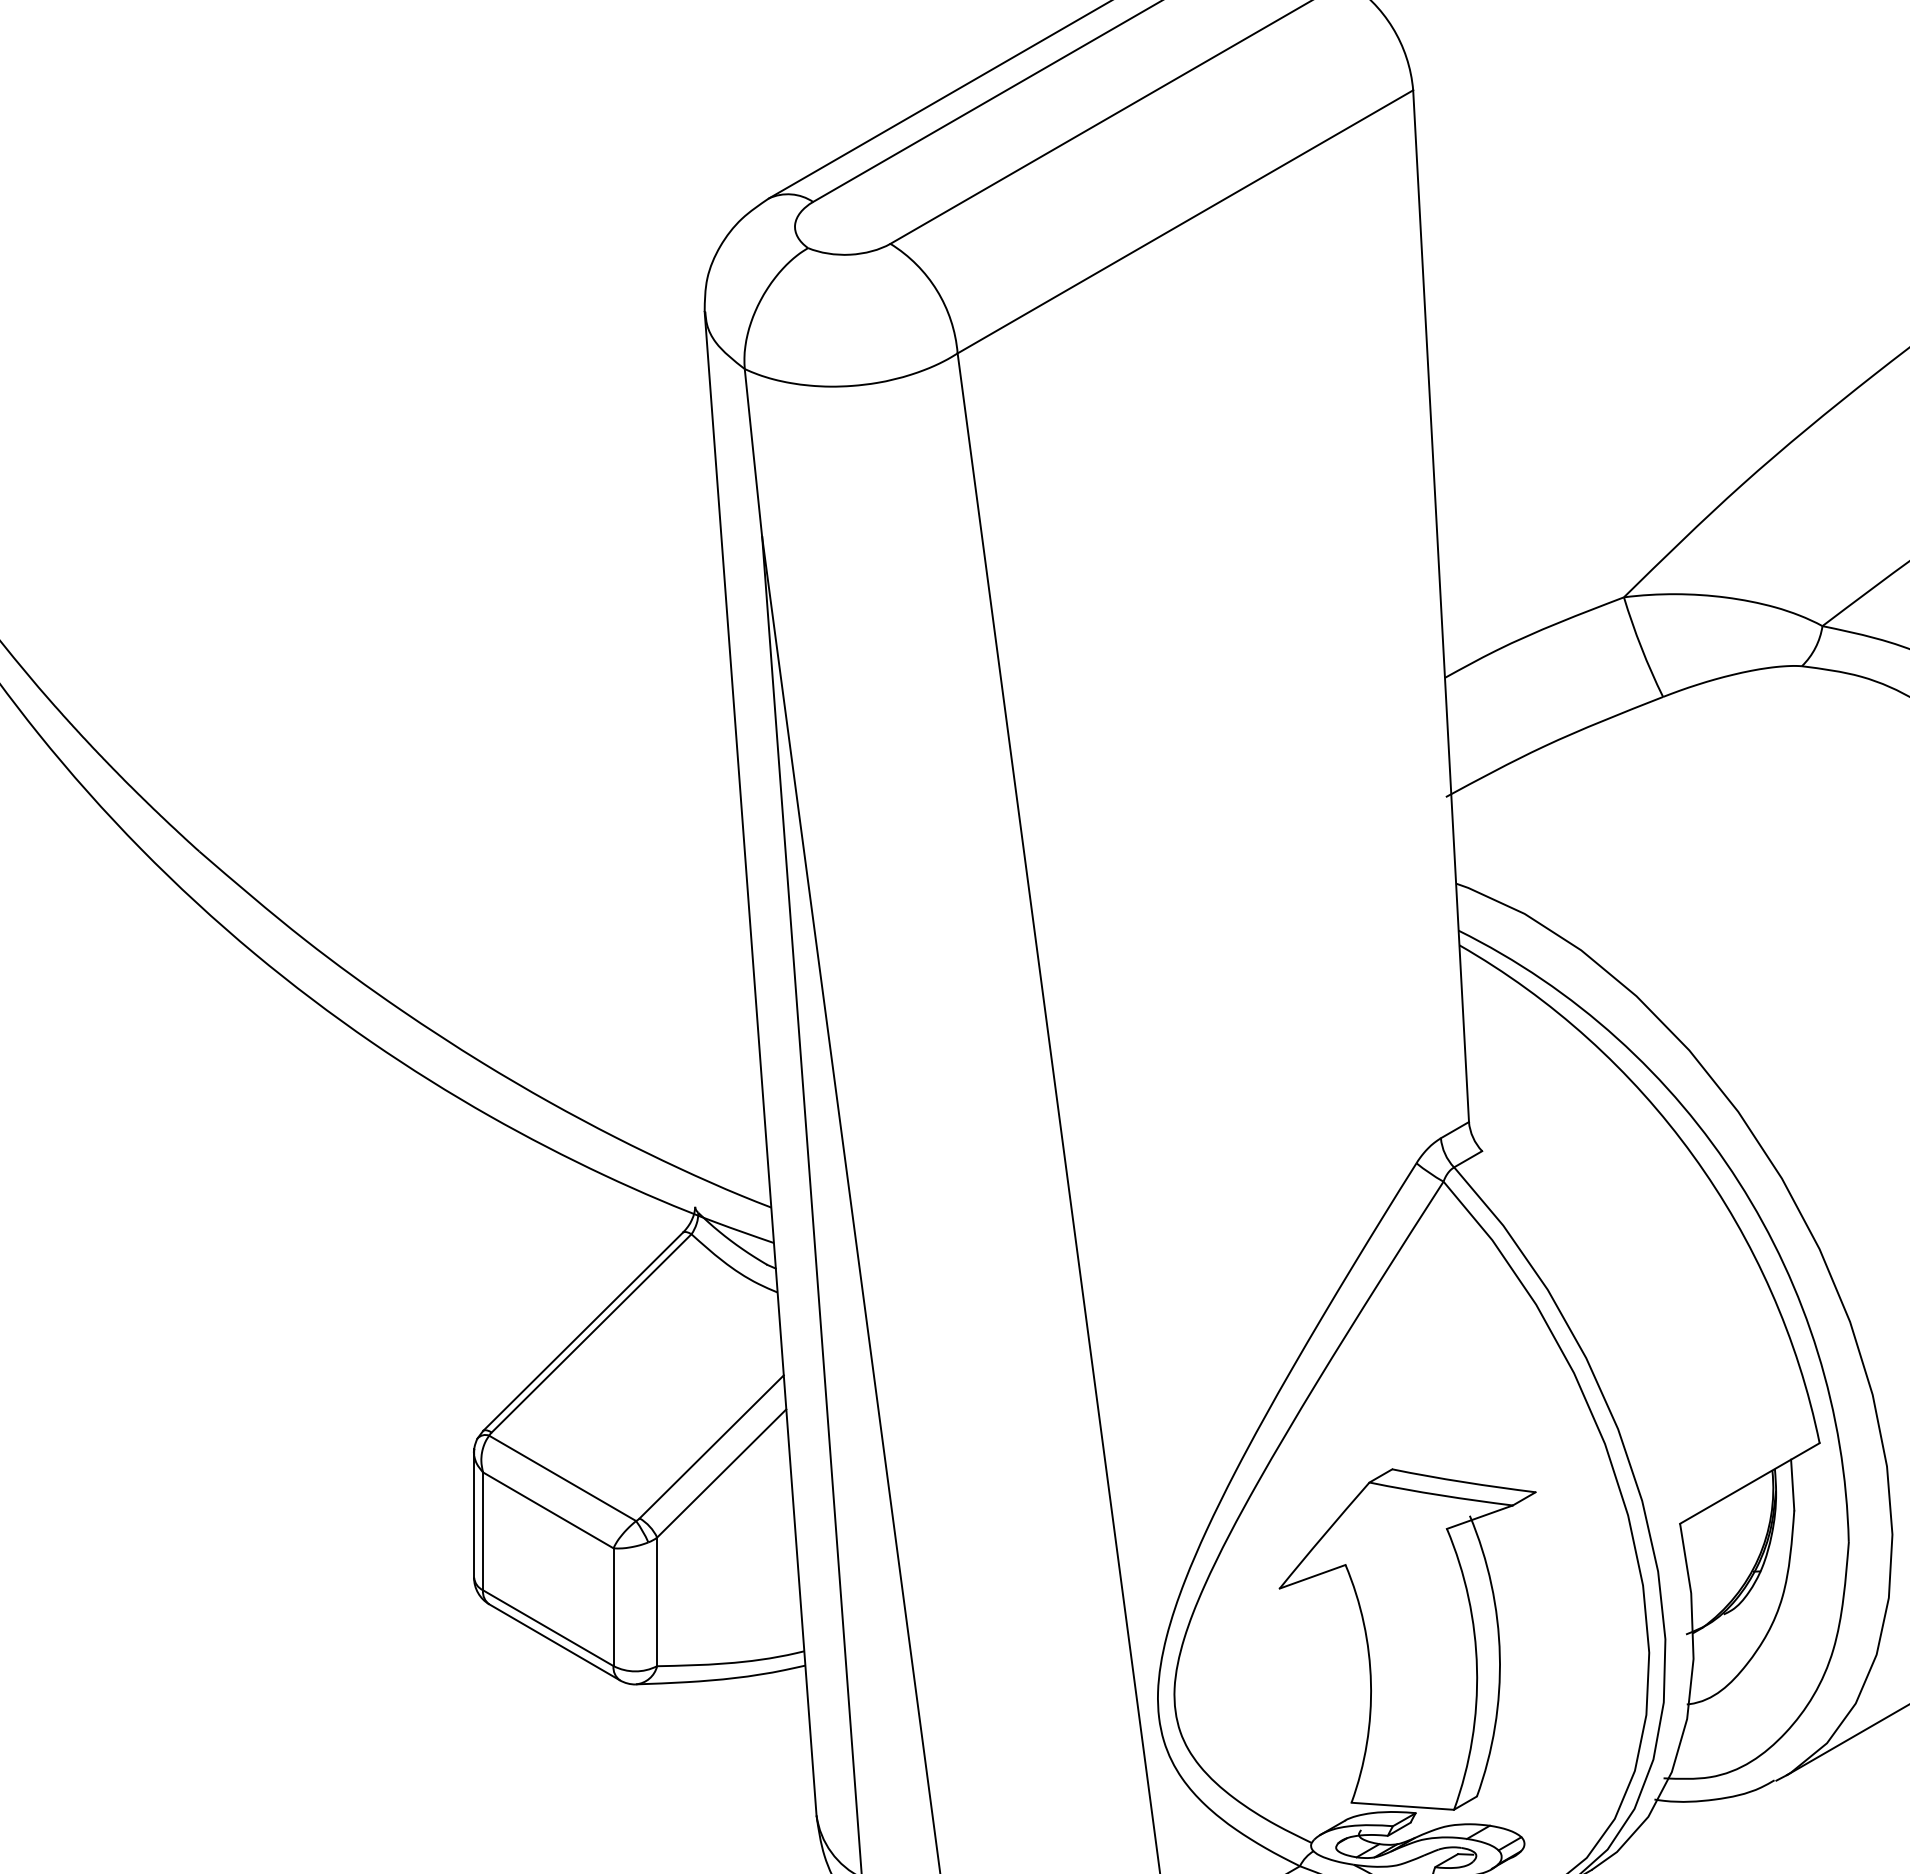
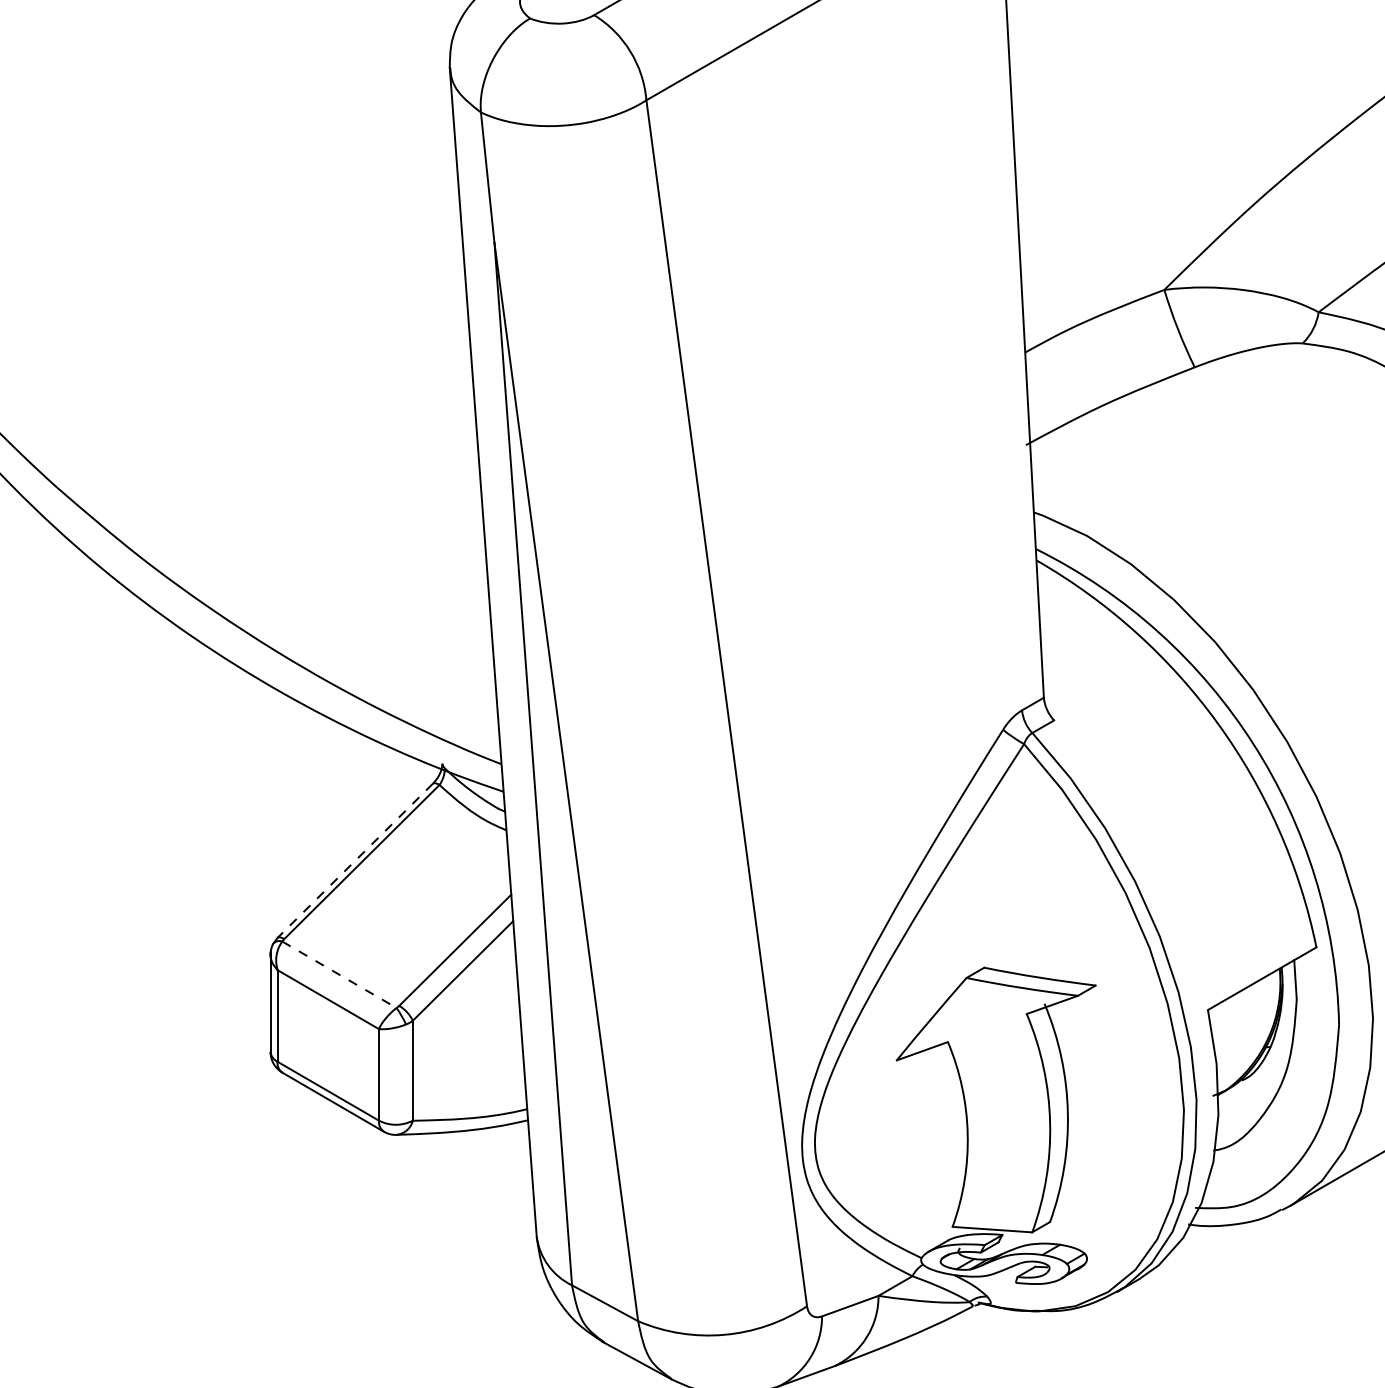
line: (583, 1331) -> (355, 860), solid -> dashed
line: (562, 1478) -> (339, 974), solid -> dashed

